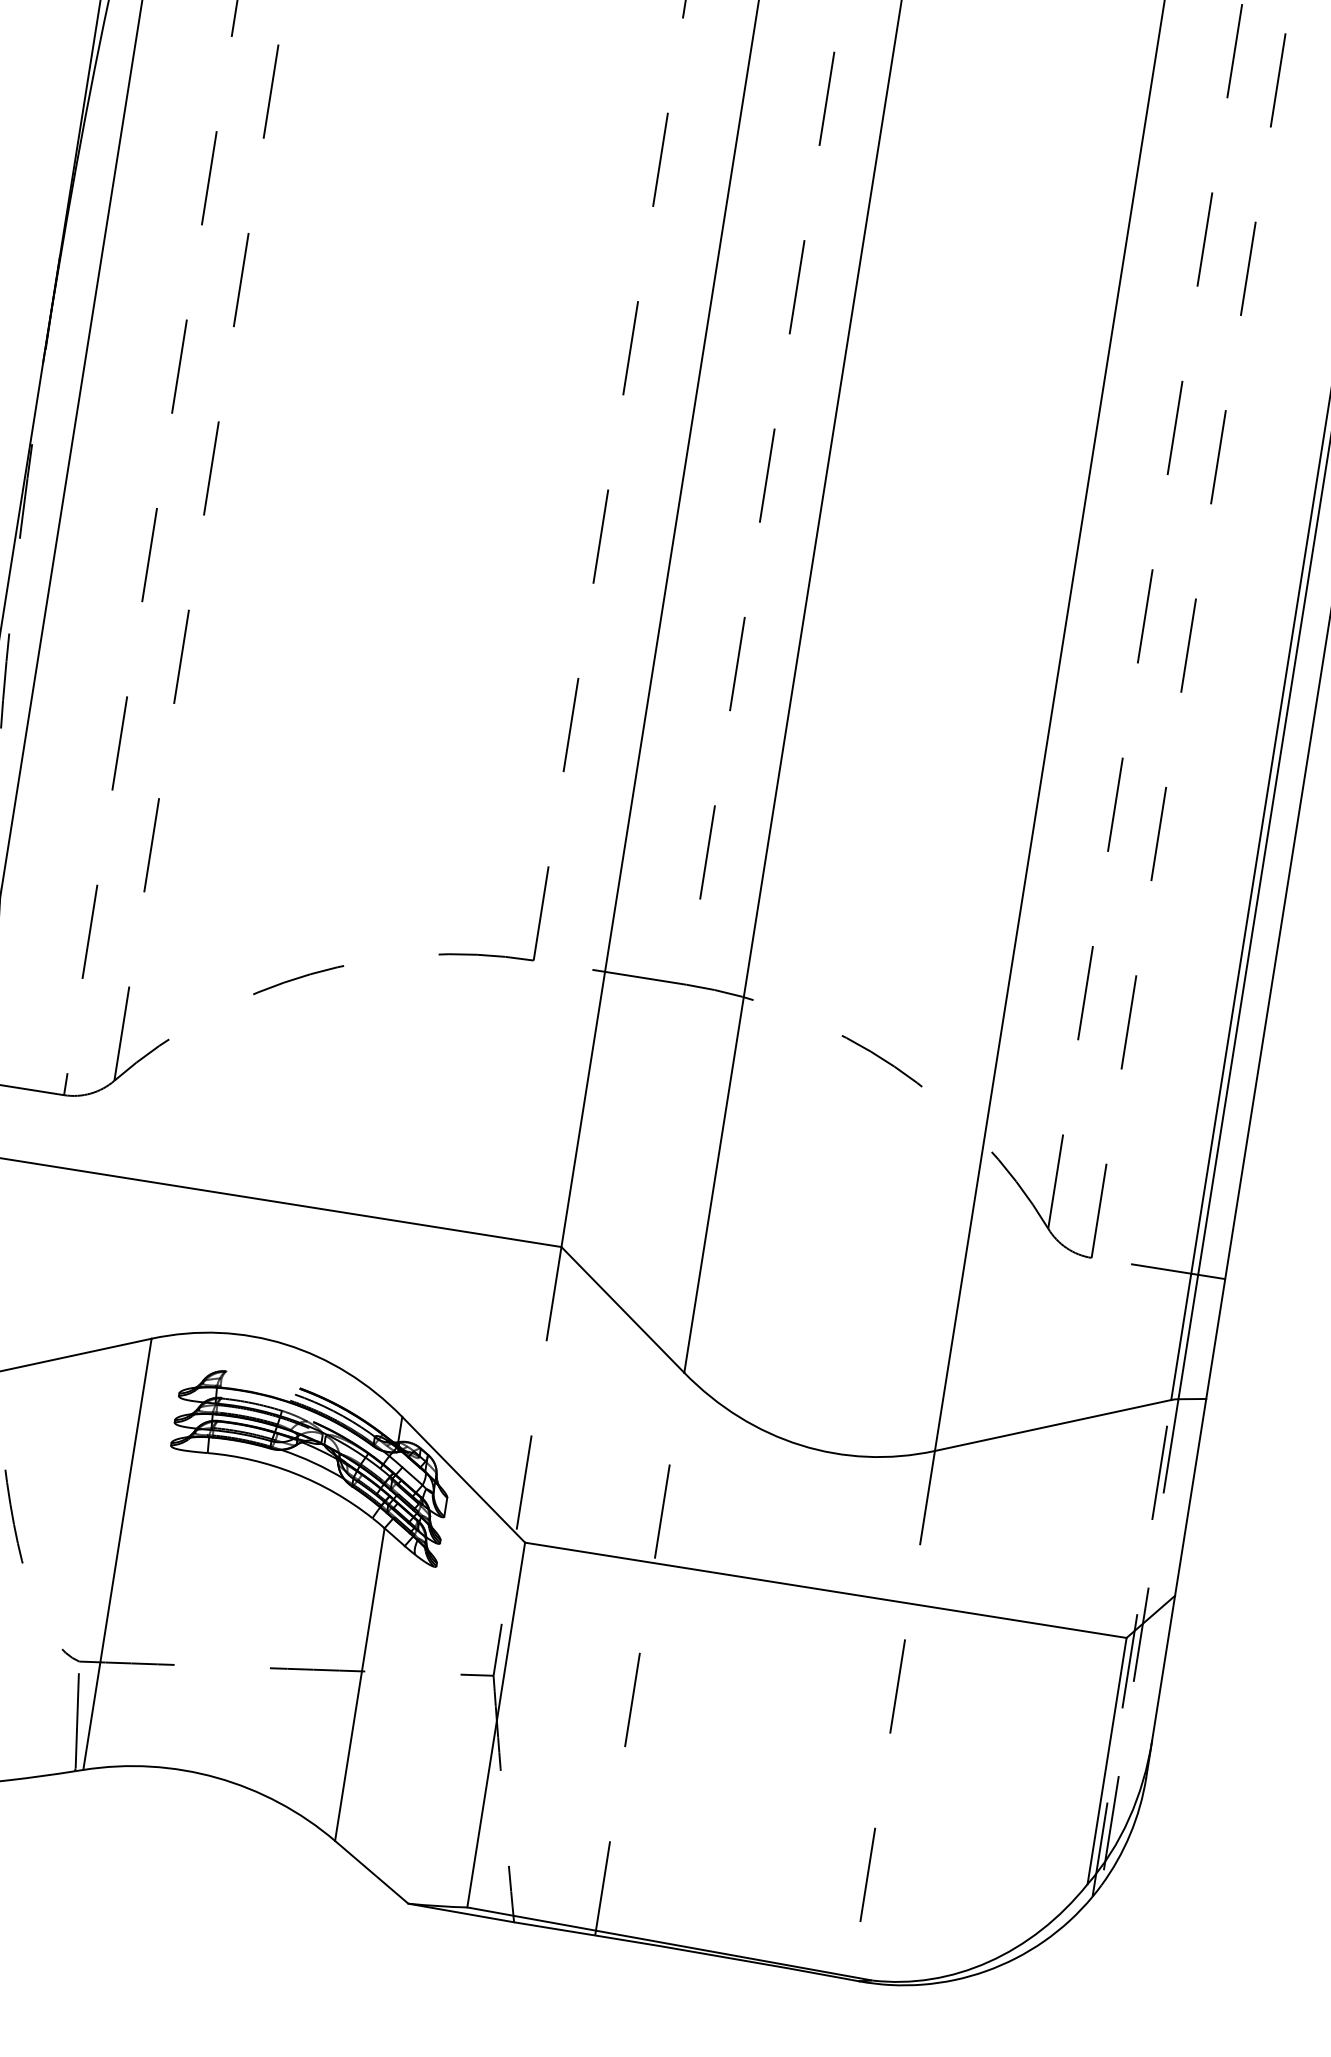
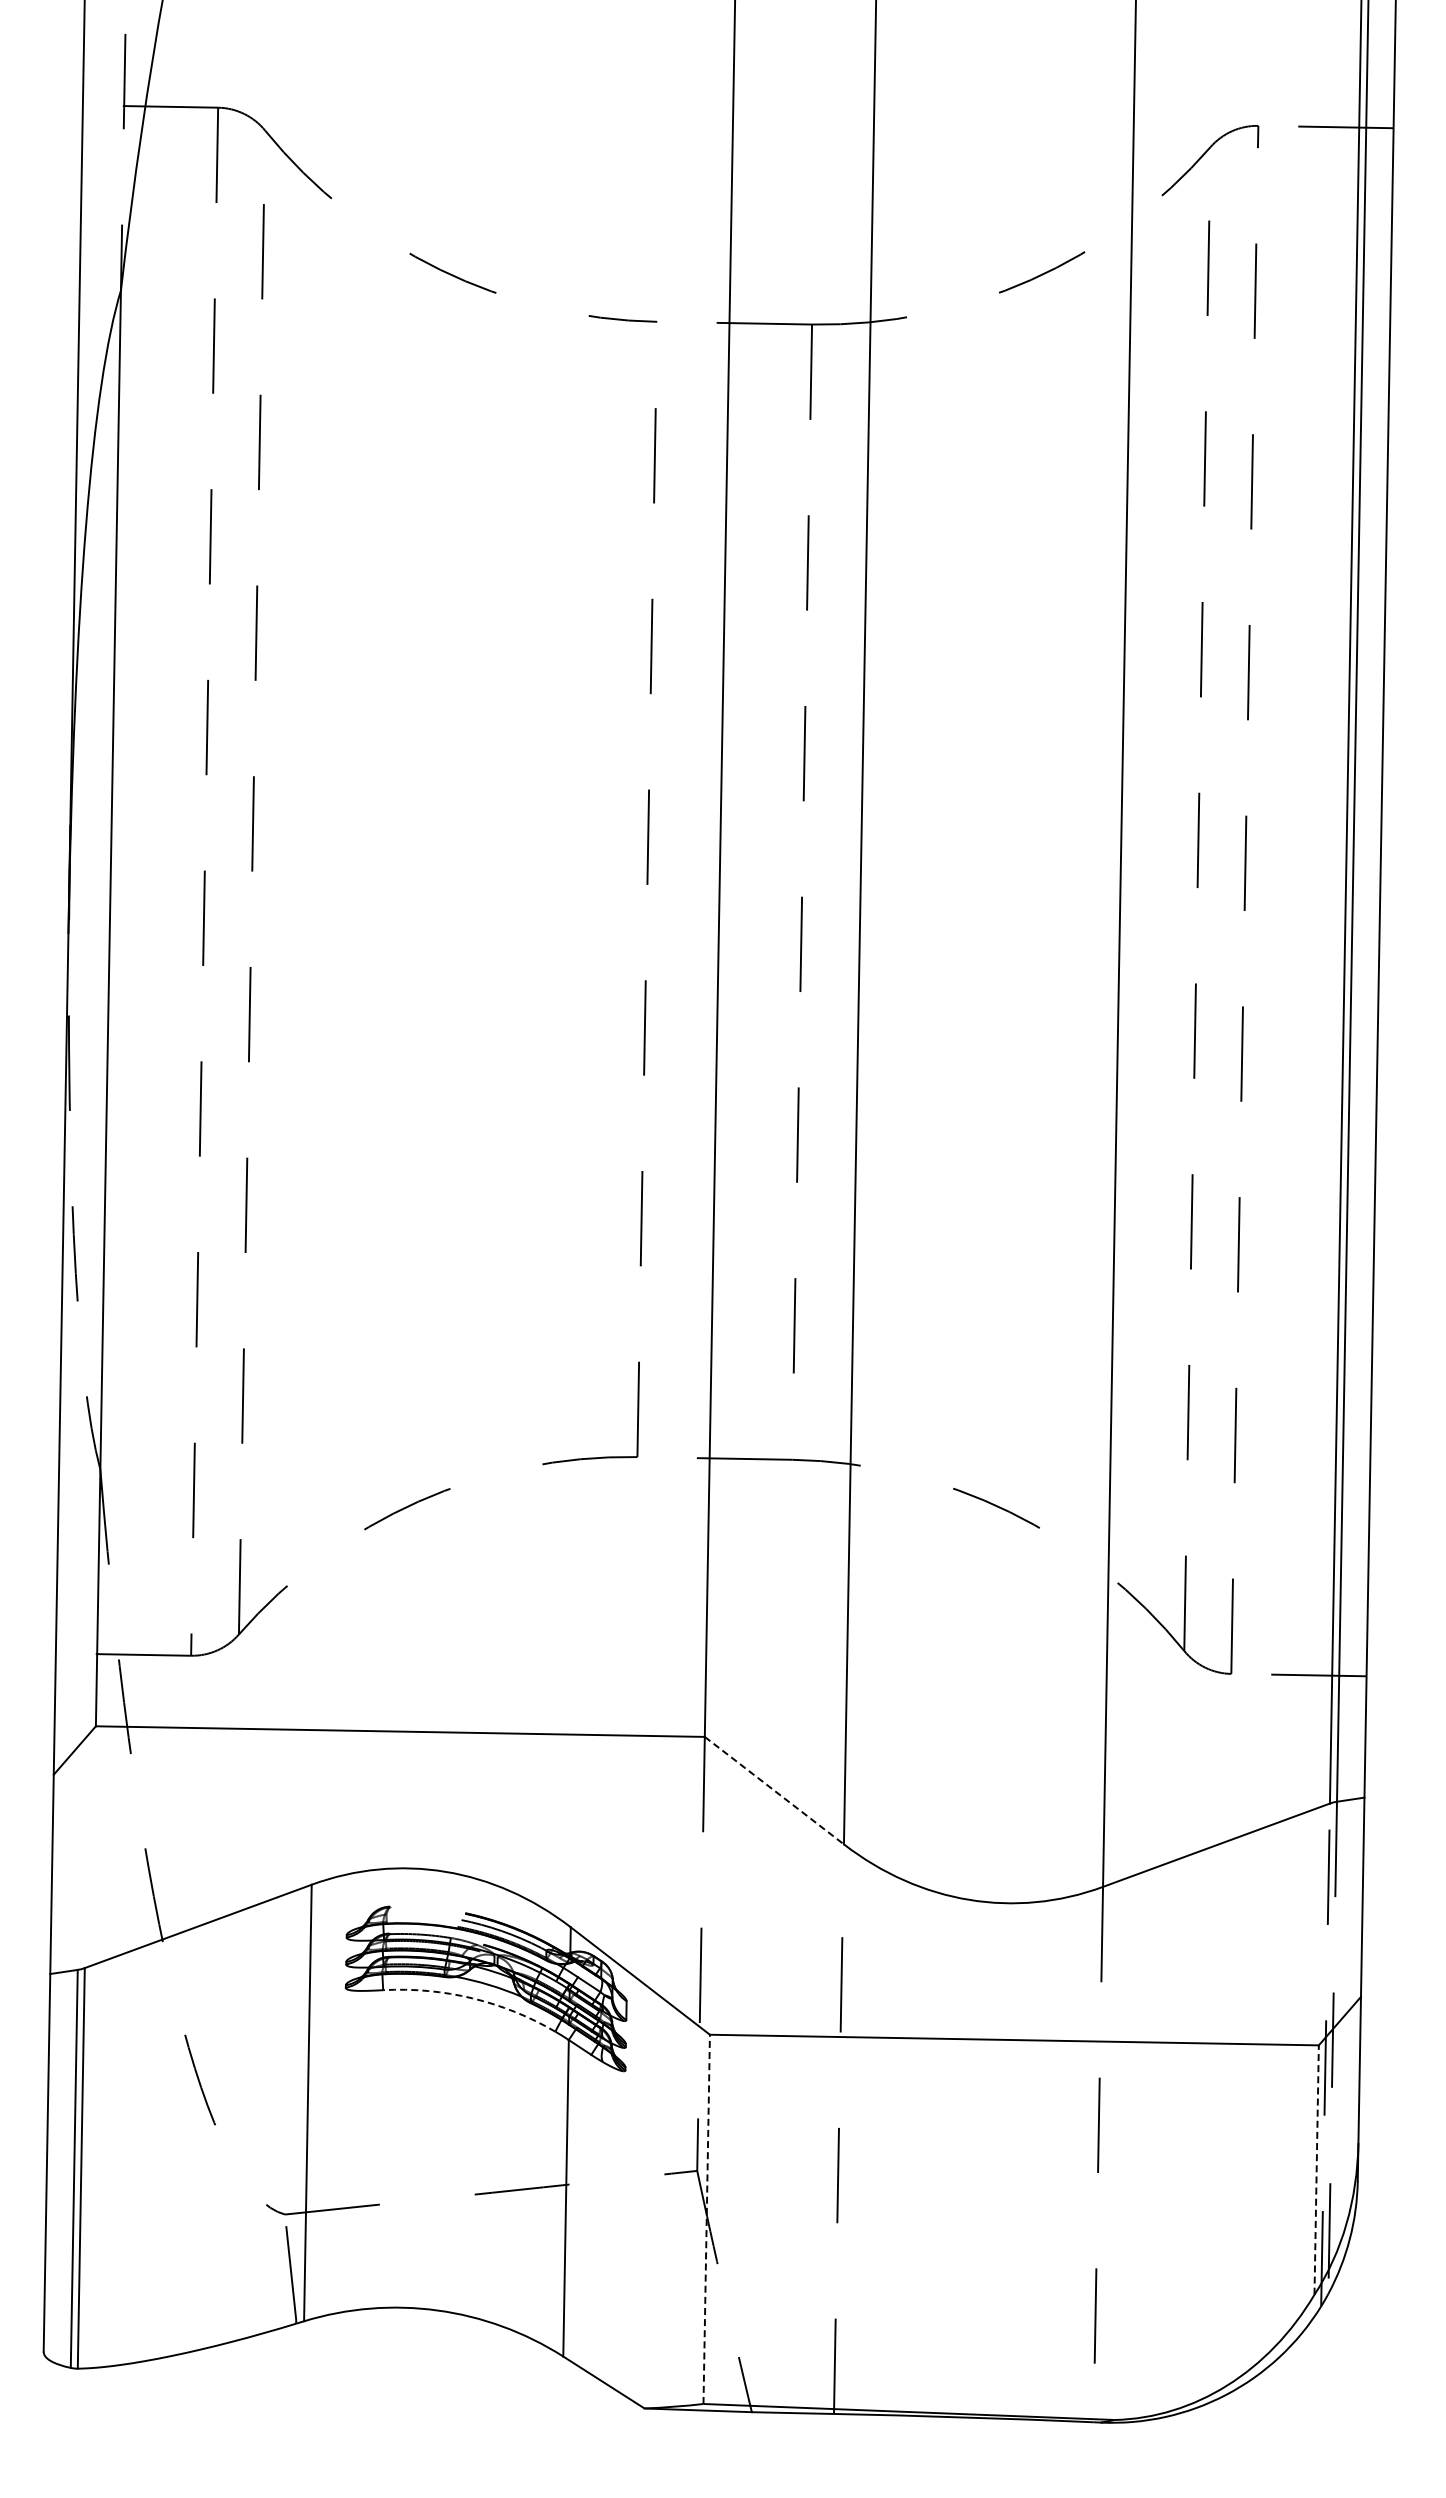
line: (623, 1309) -> (774, 1790), solid -> dashed
arc: (295, 1473) -> (472, 1998), solid -> dashed
line: (495, 1725) -> (706, 2219), solid -> dashed
line: (1106, 1761) -> (1316, 2170), solid -> dashed

